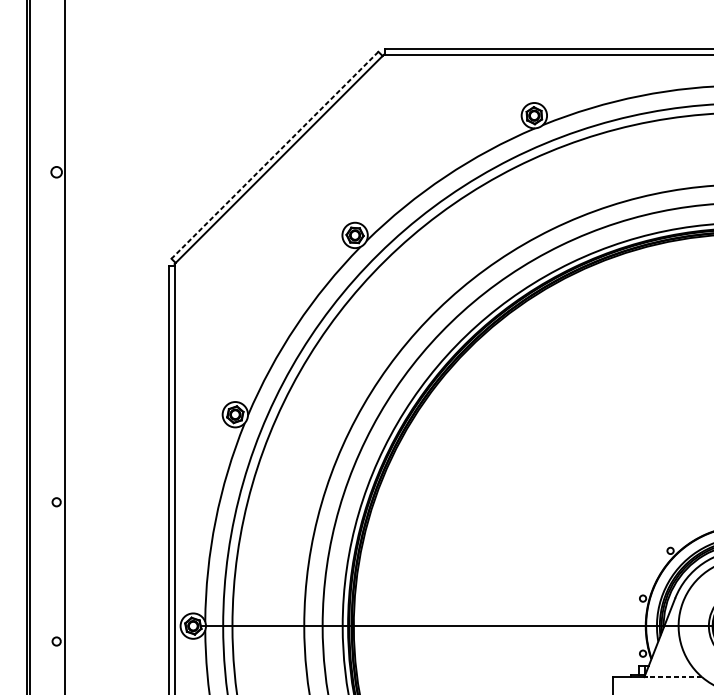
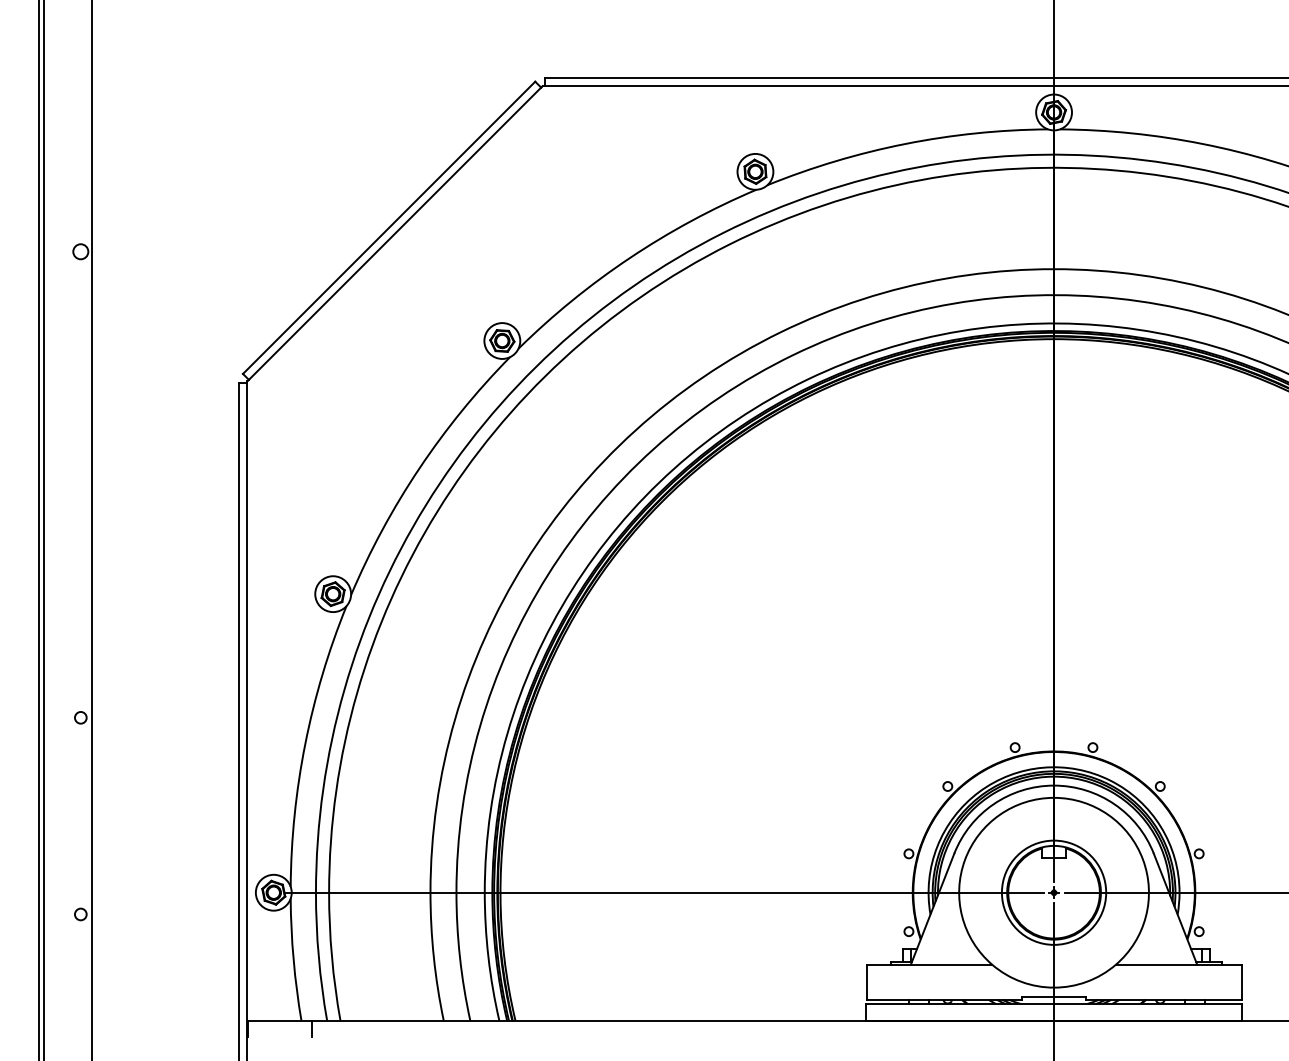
line: (275, 155) -> (389, 227), dashed -> solid
line: (673, 676) -> (951, 964), dashed -> solid

